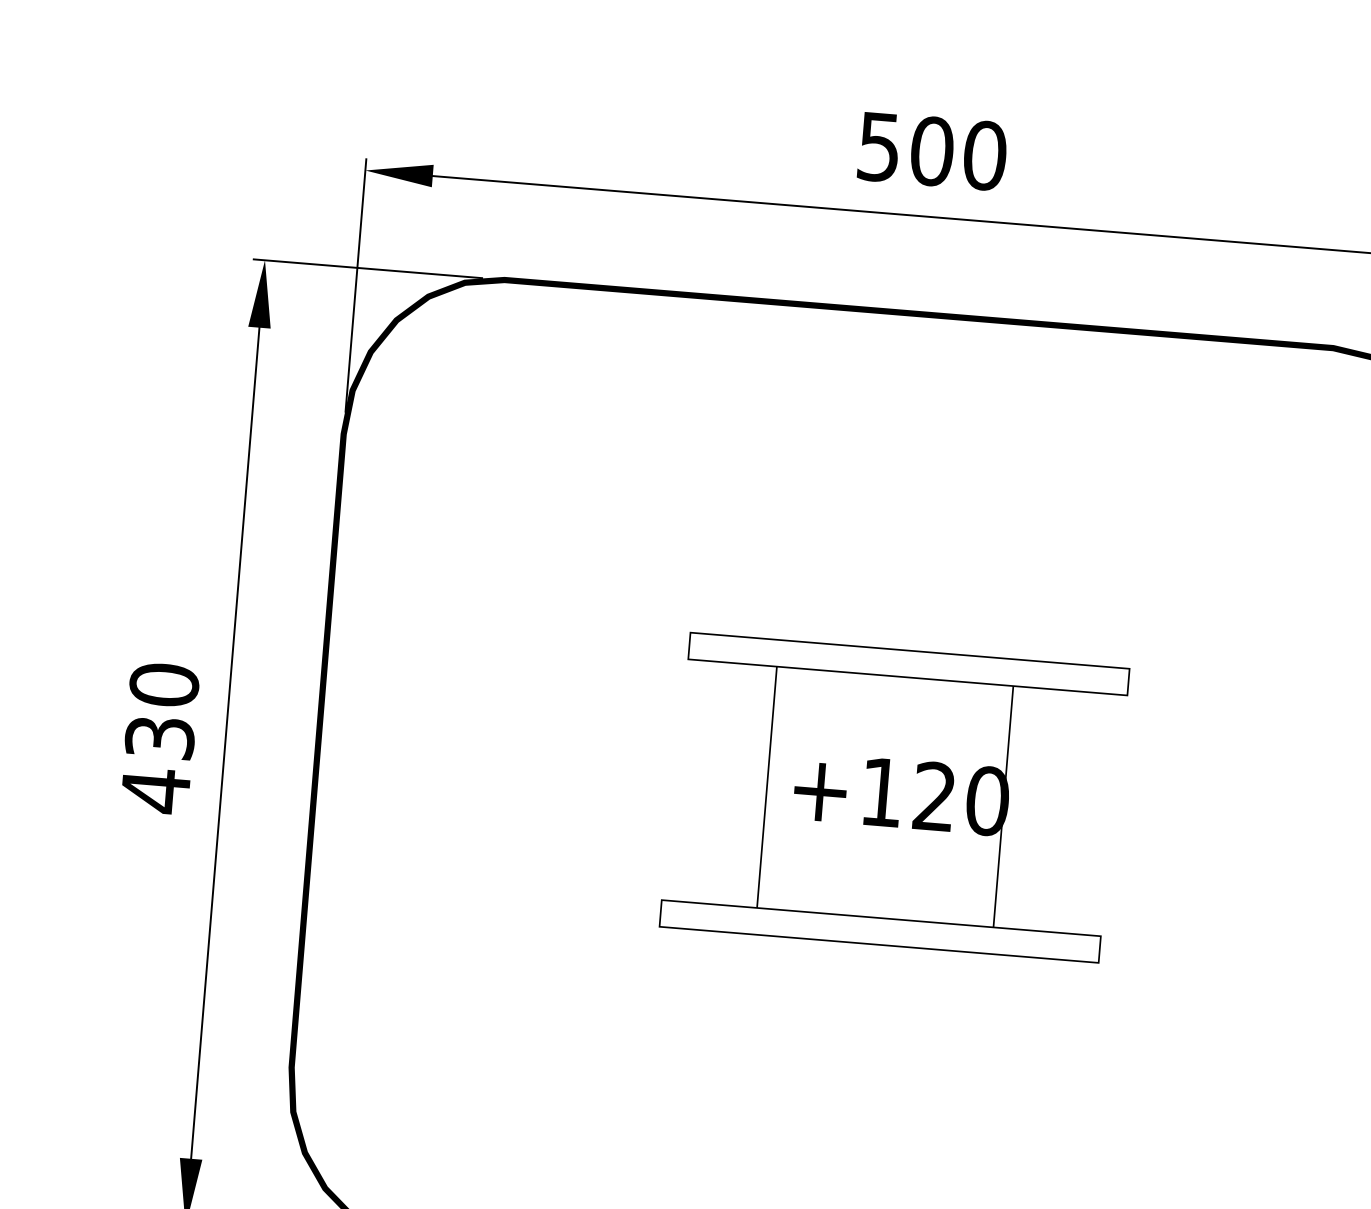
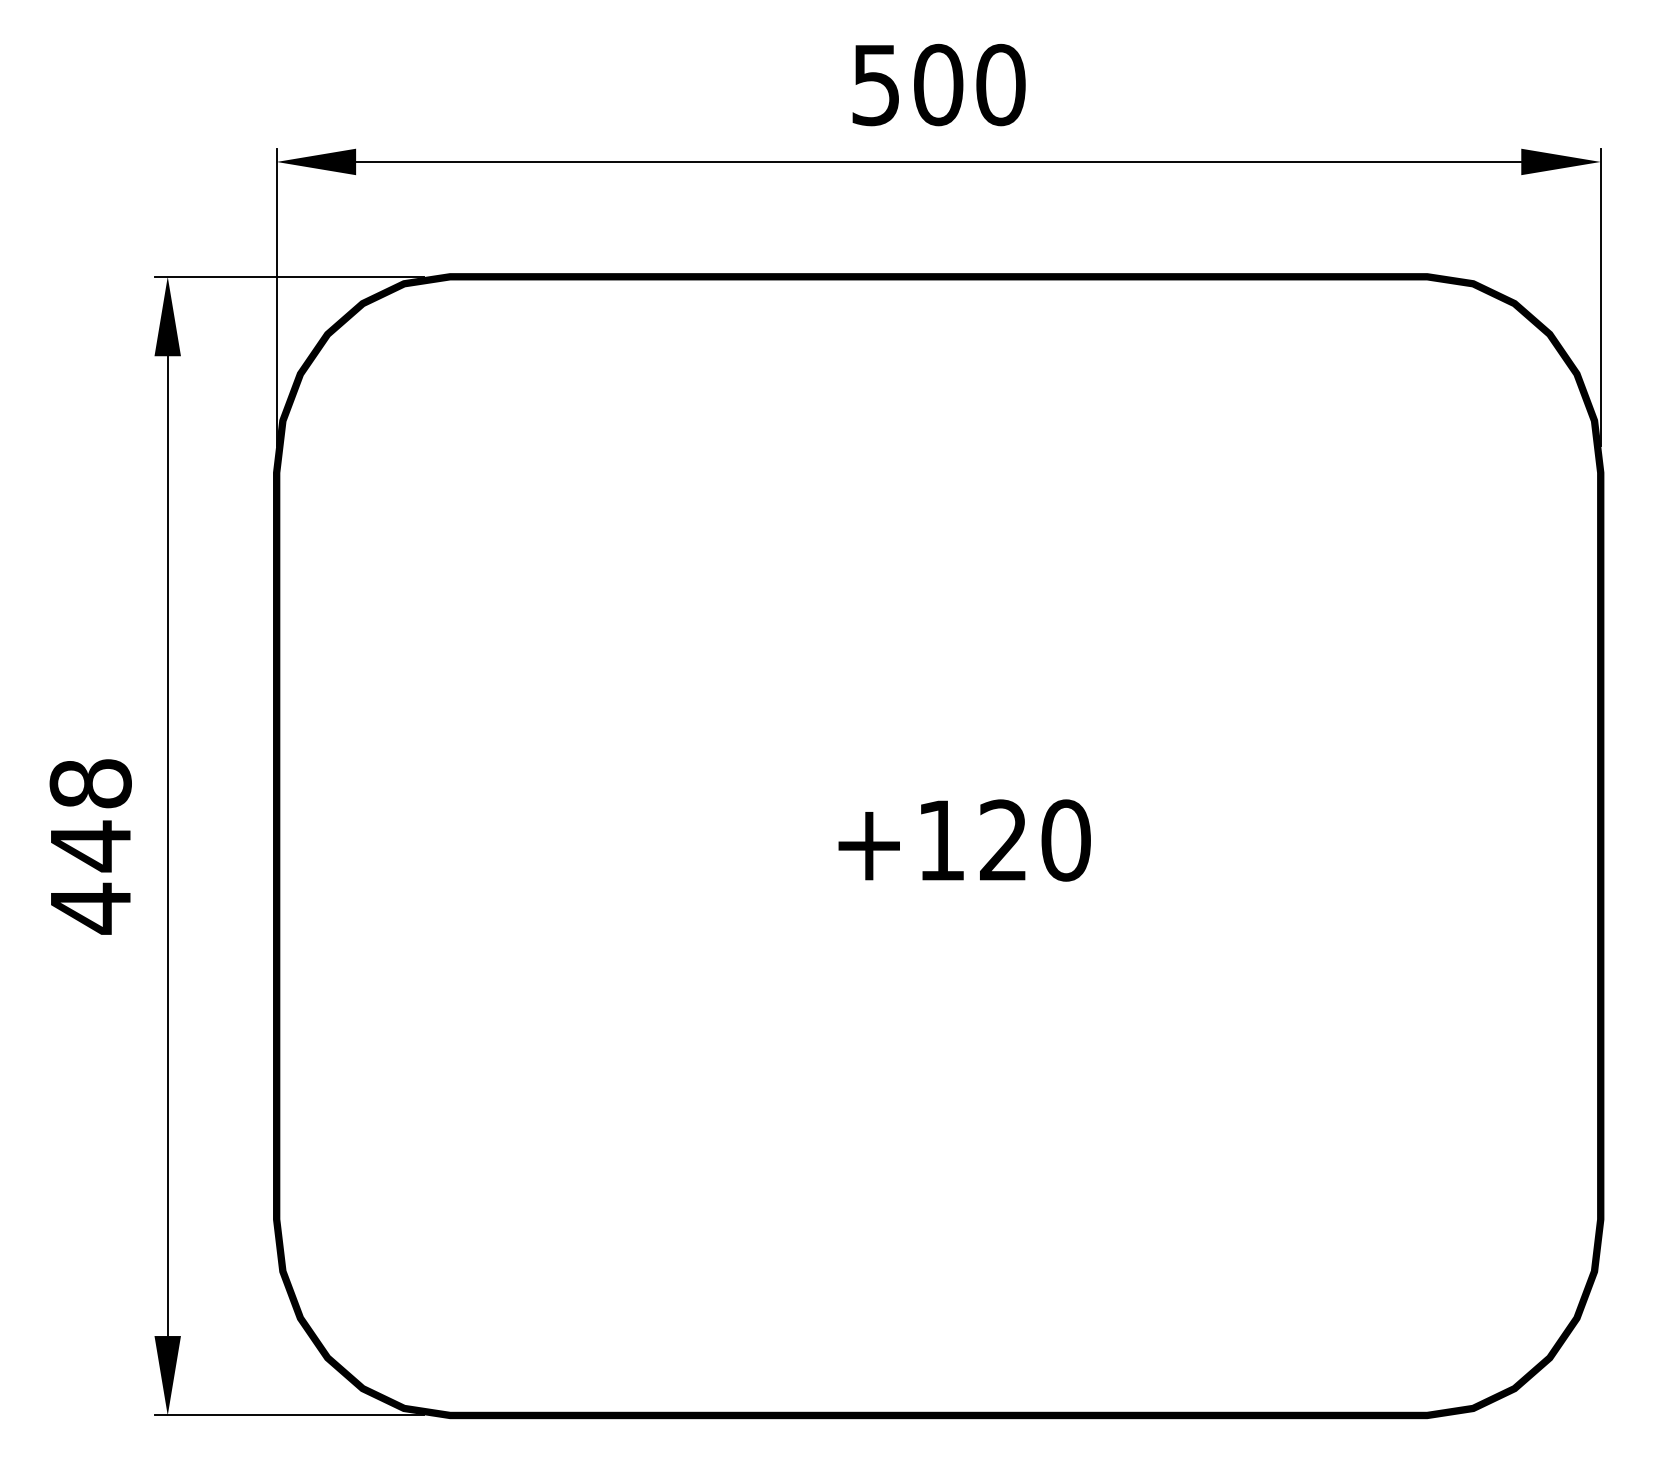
text: (161, 711) -> (90, 815), 430 -> 448
part: (894, 797) -> (956, 845), removed

